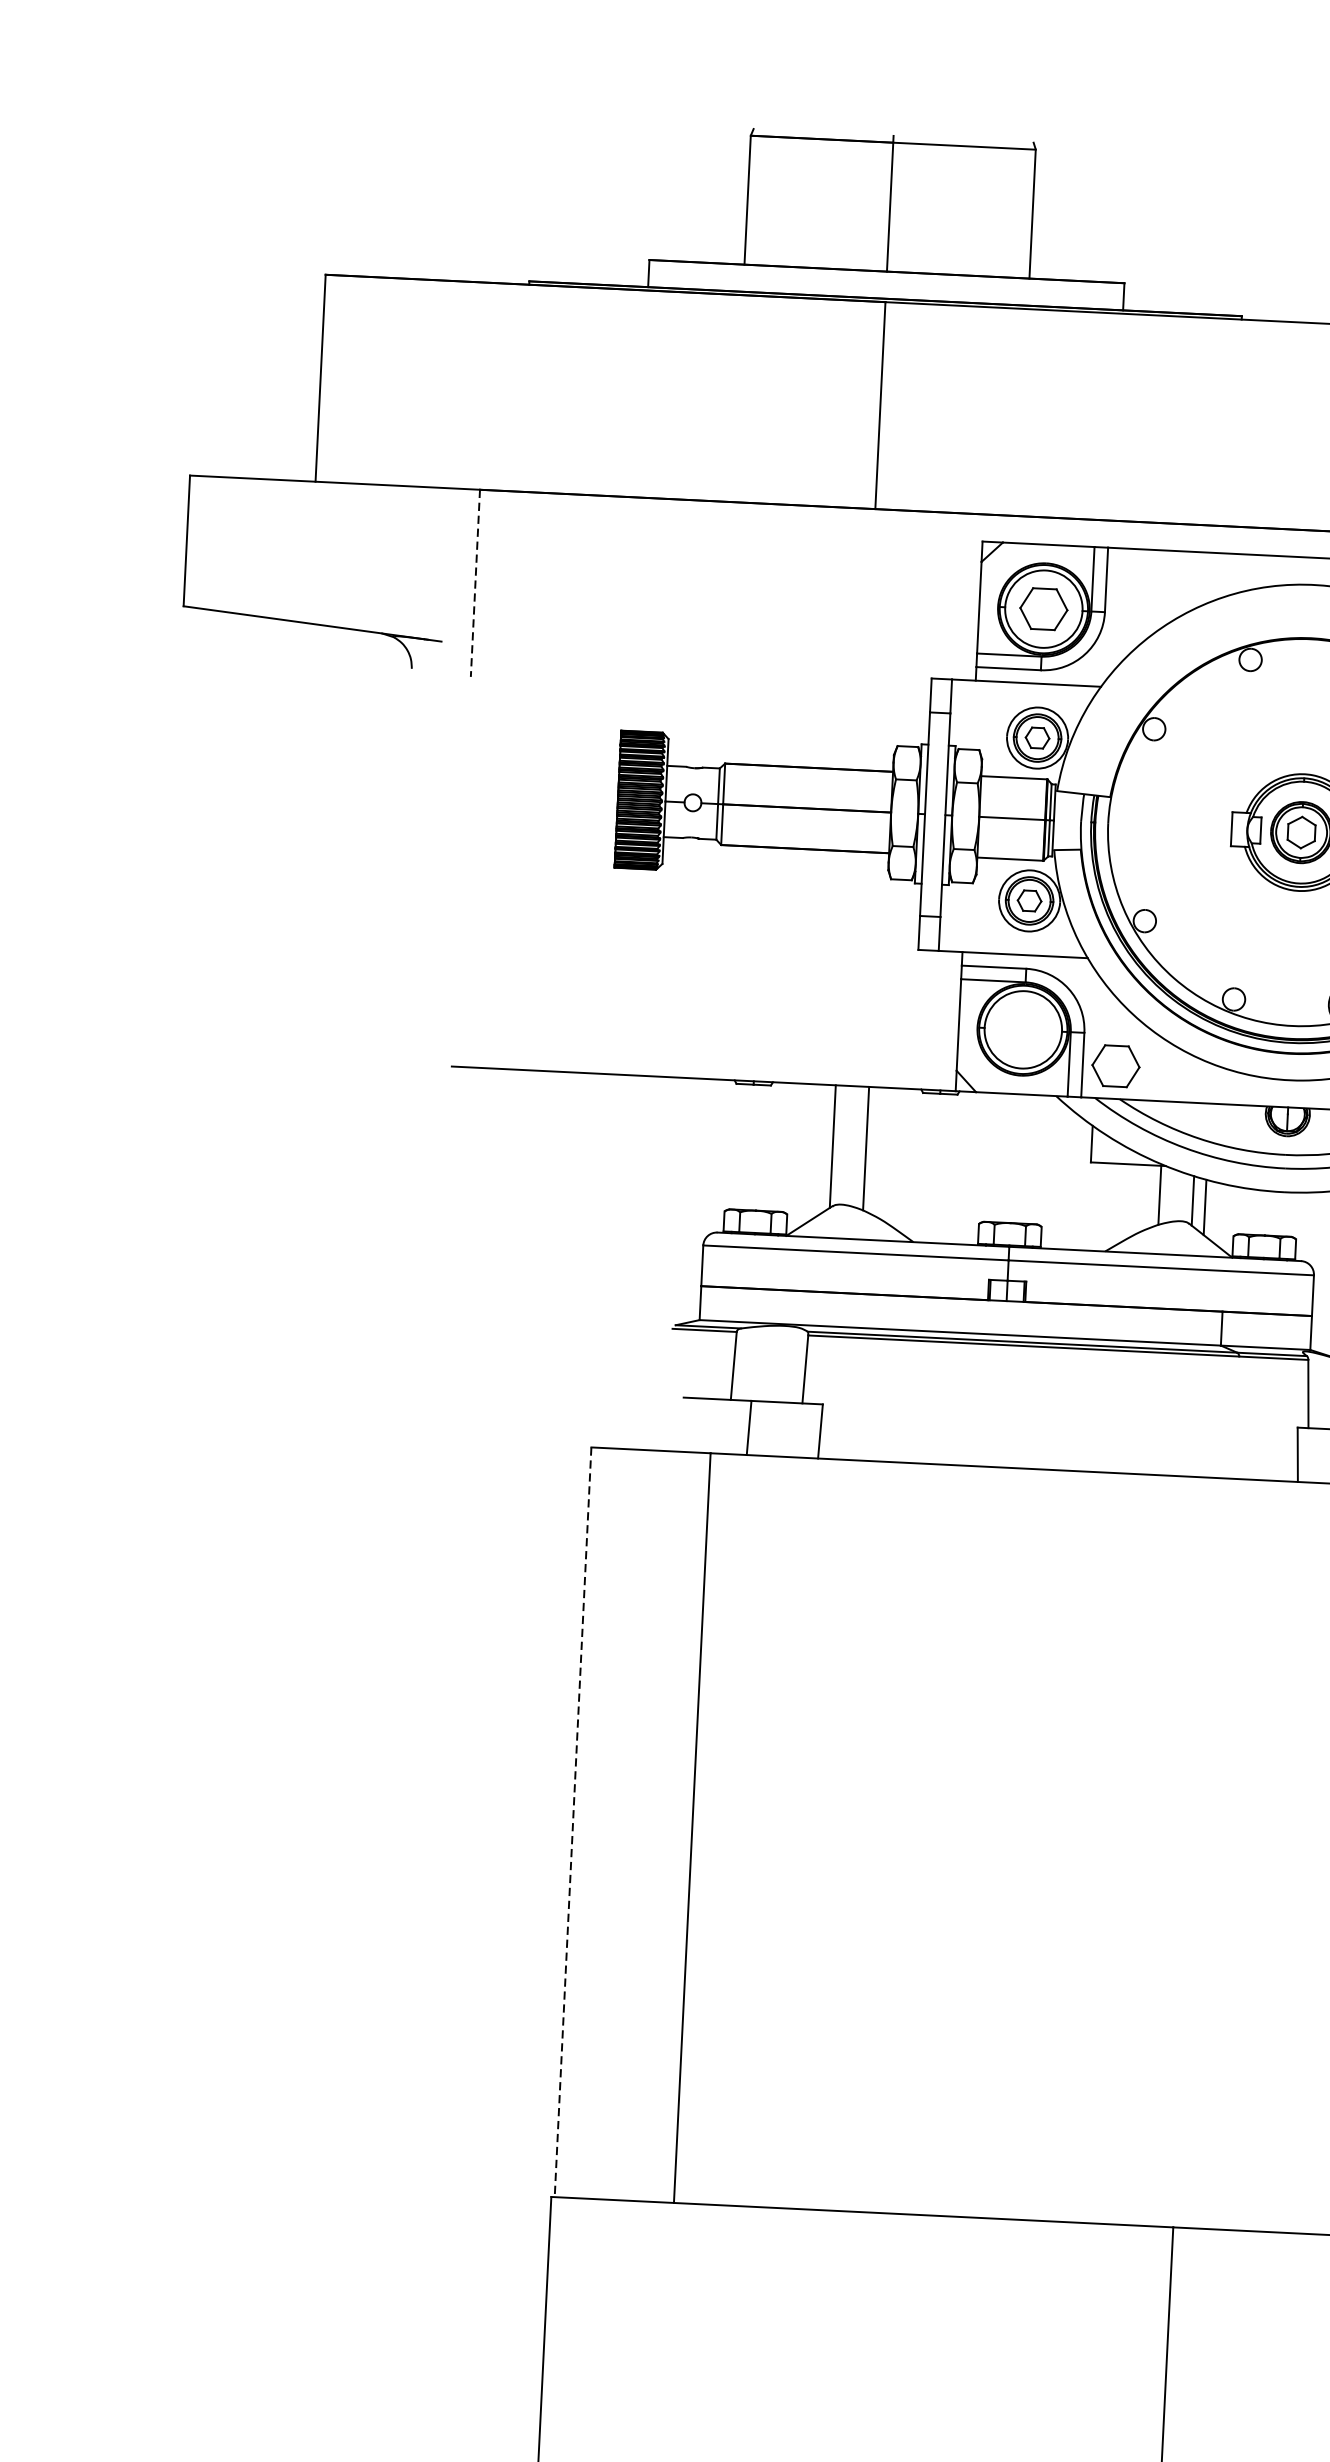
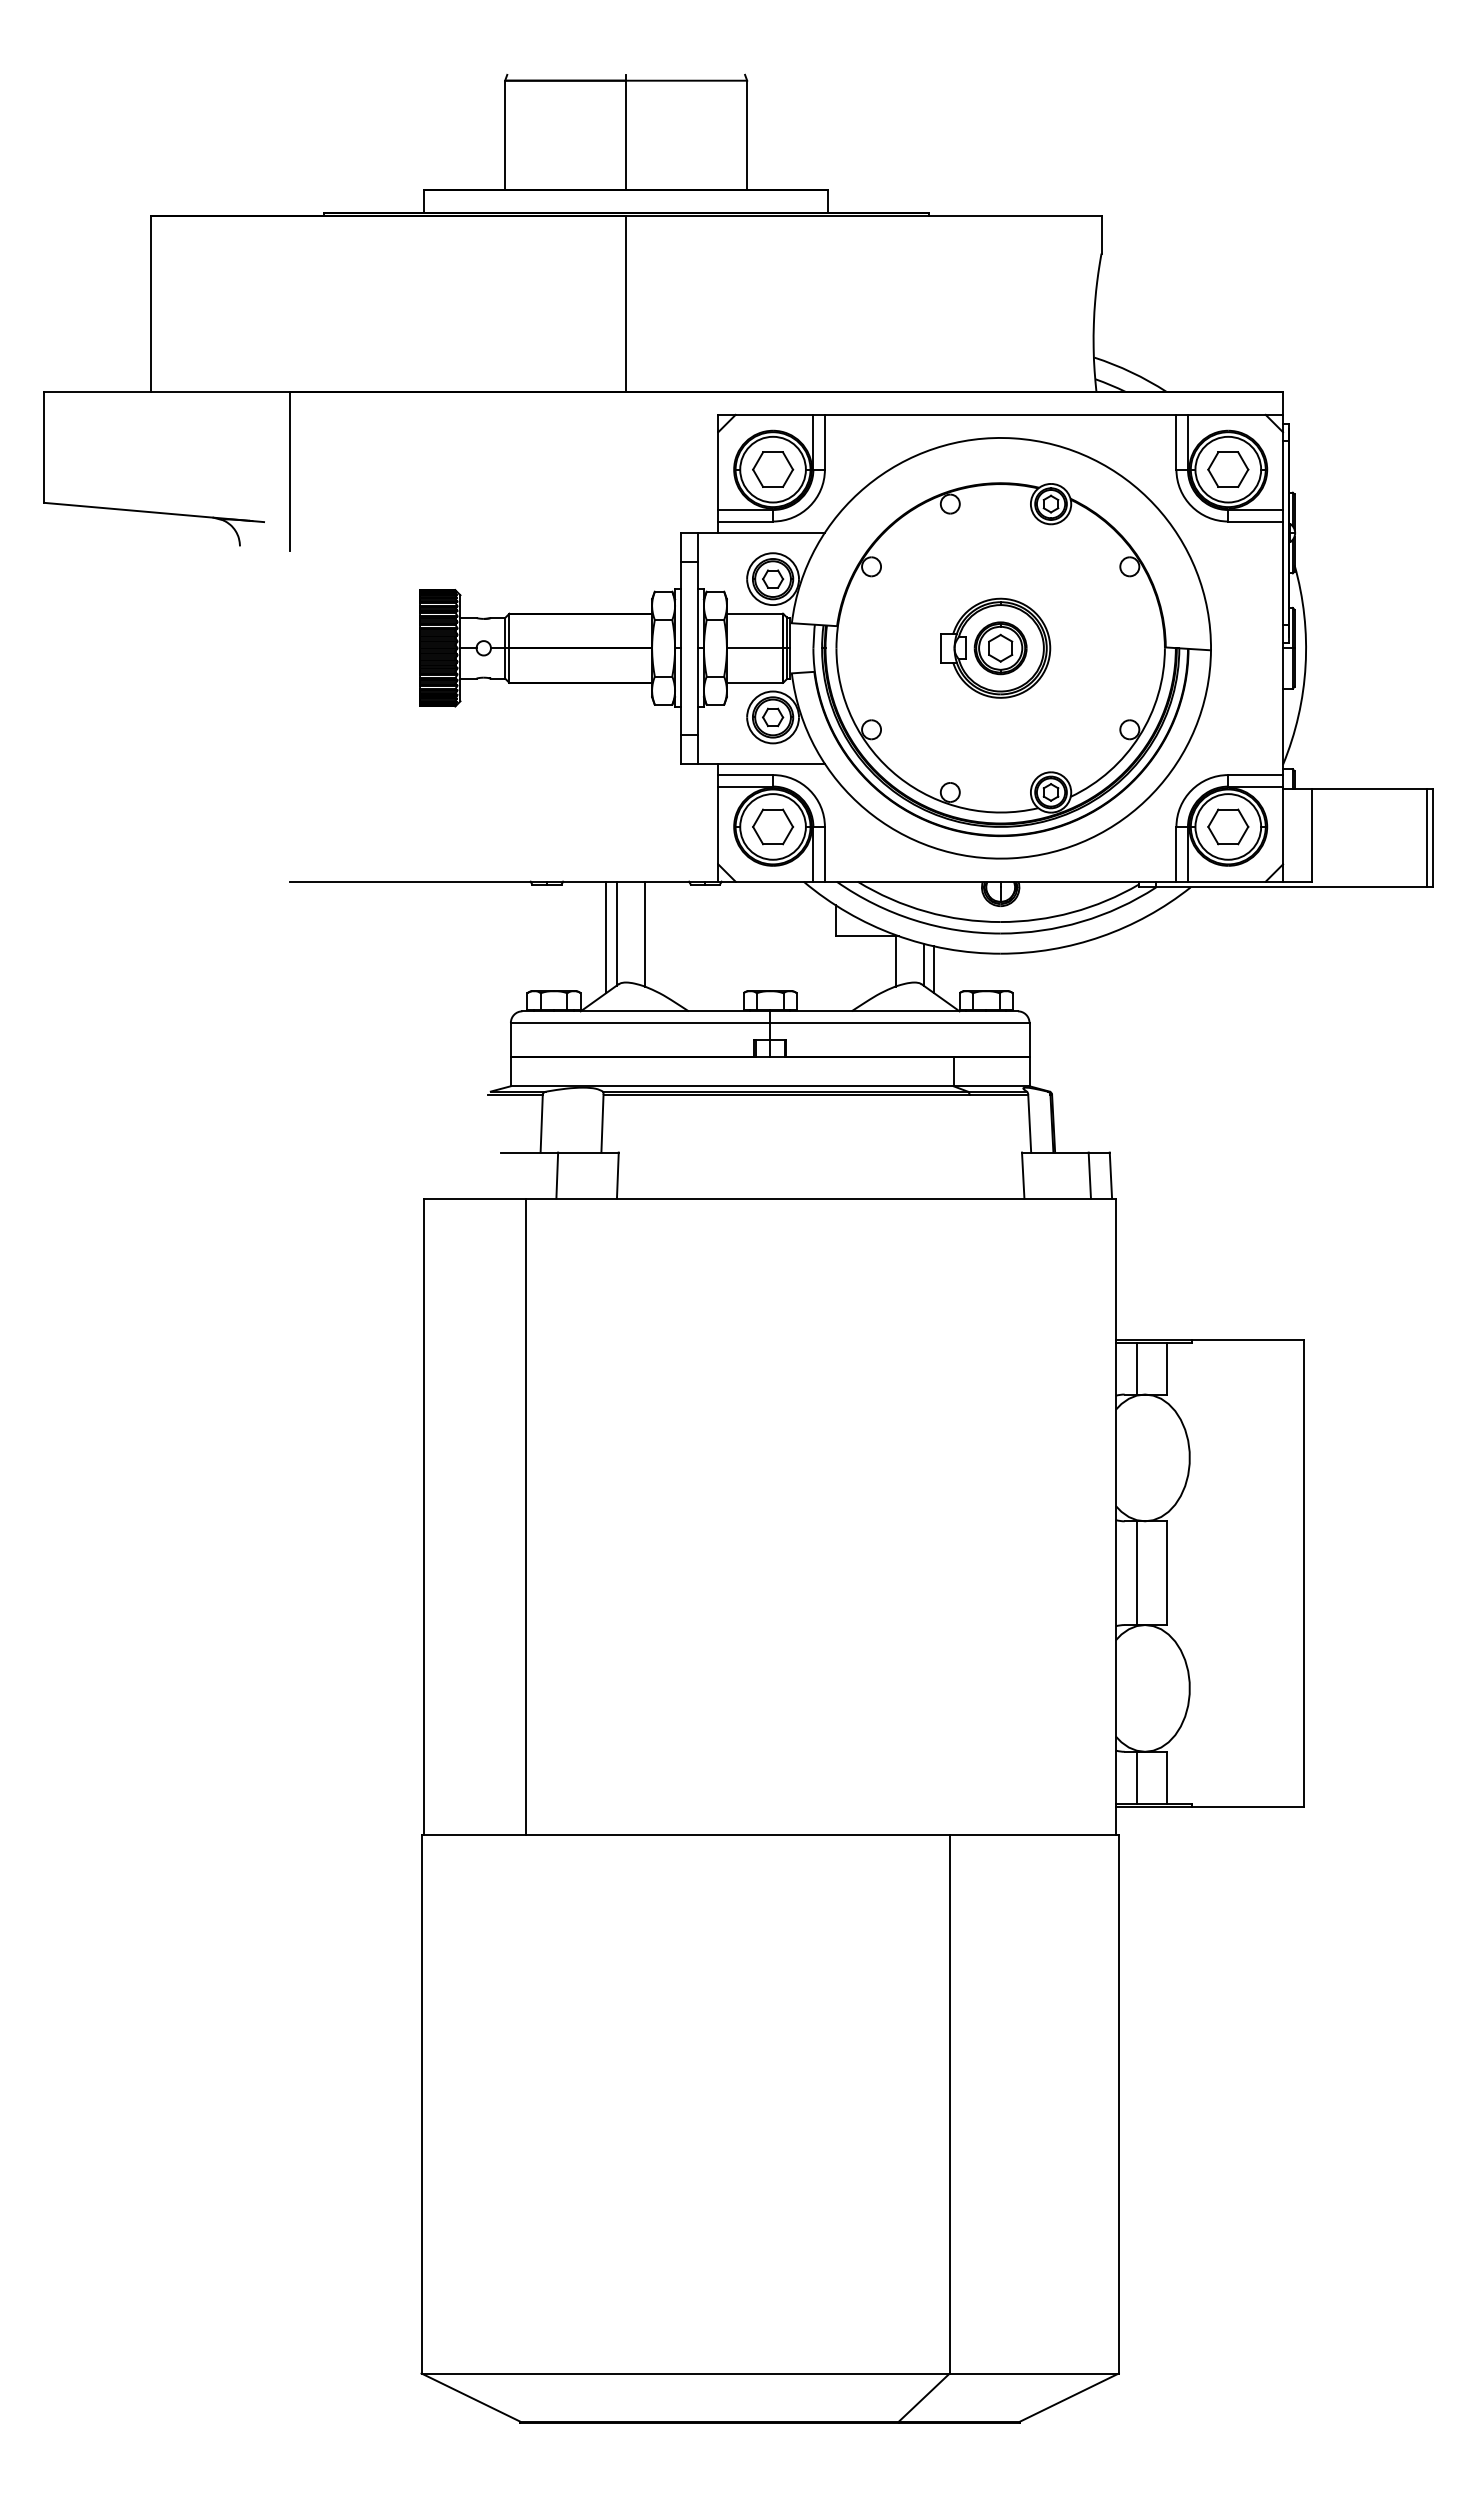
line: (475, 583) -> (290, 471), dashed -> solid
part: (1116, 1065) -> (773, 826), moved
line: (819, 1150) -> (605, 937), added
line: (573, 1822) -> (424, 1517), dashed -> solid

